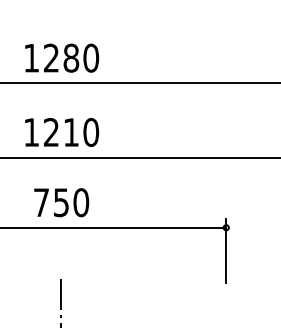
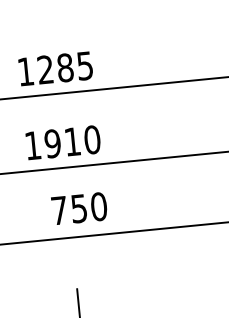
text: (91, 57) -> (85, 65), 1280 -> 1285
text: (51, 132) -> (52, 143), 1210 -> 1910
text: (61, 202) -> (79, 208), moved

